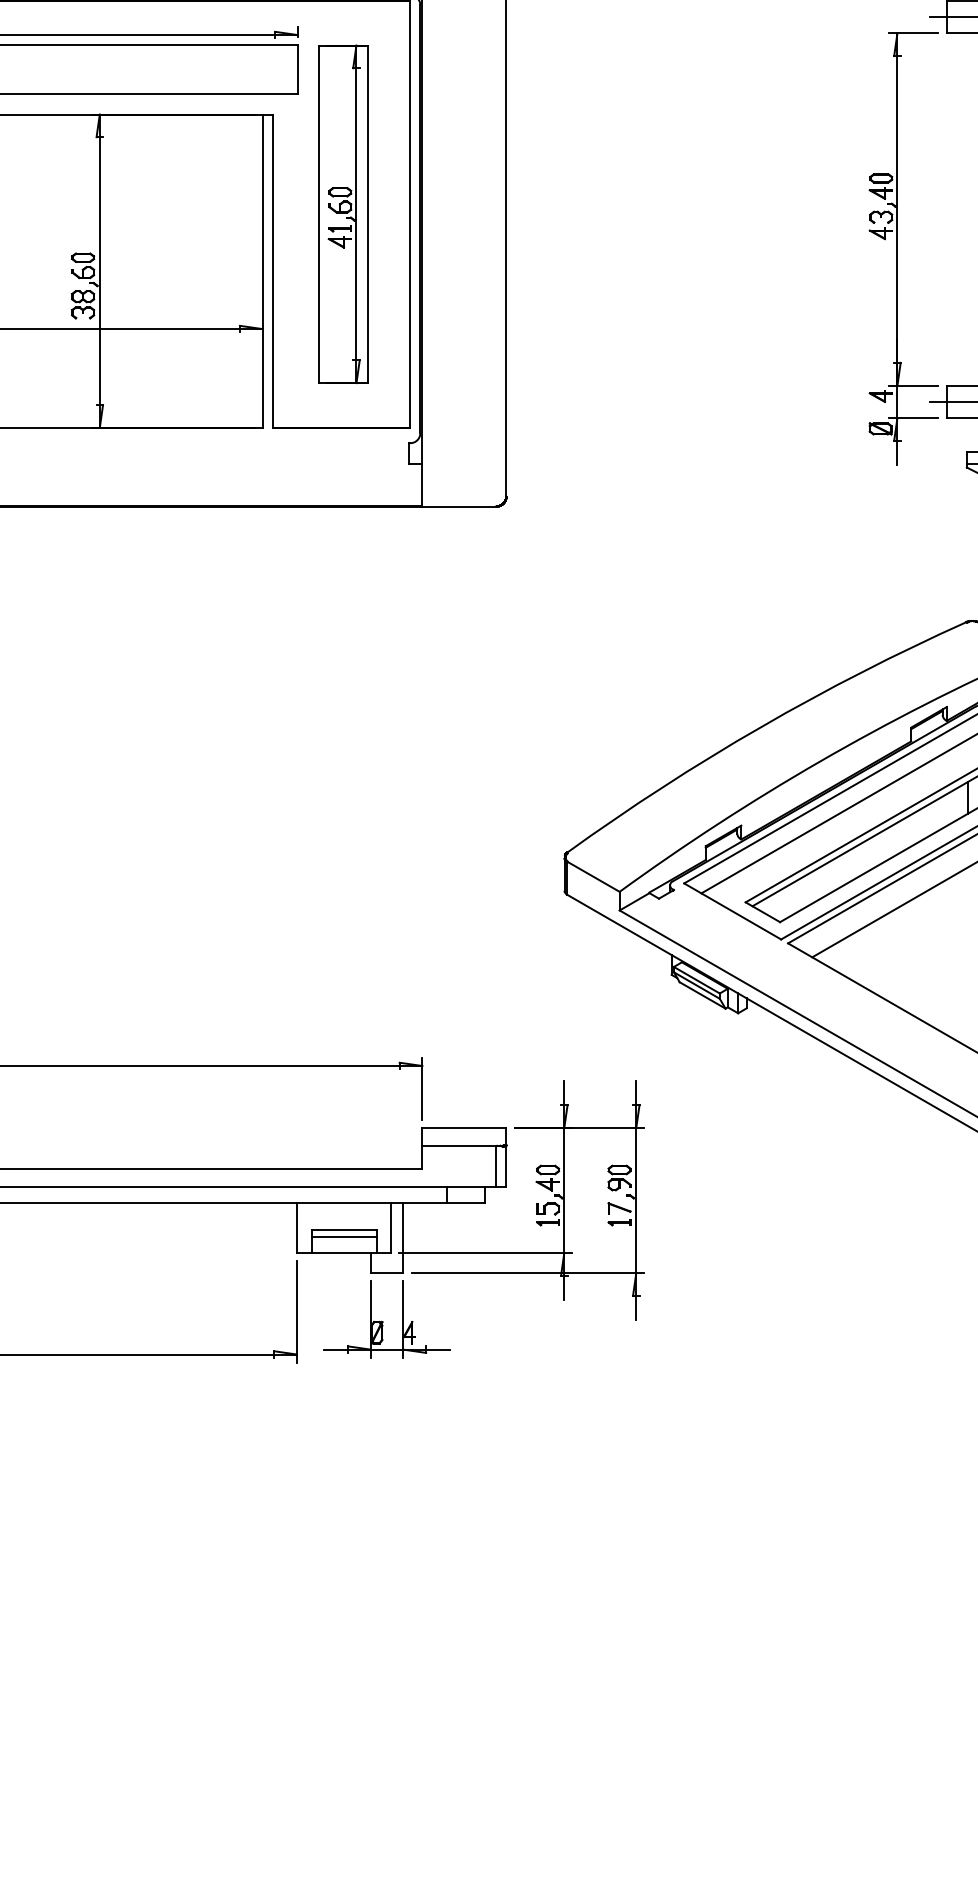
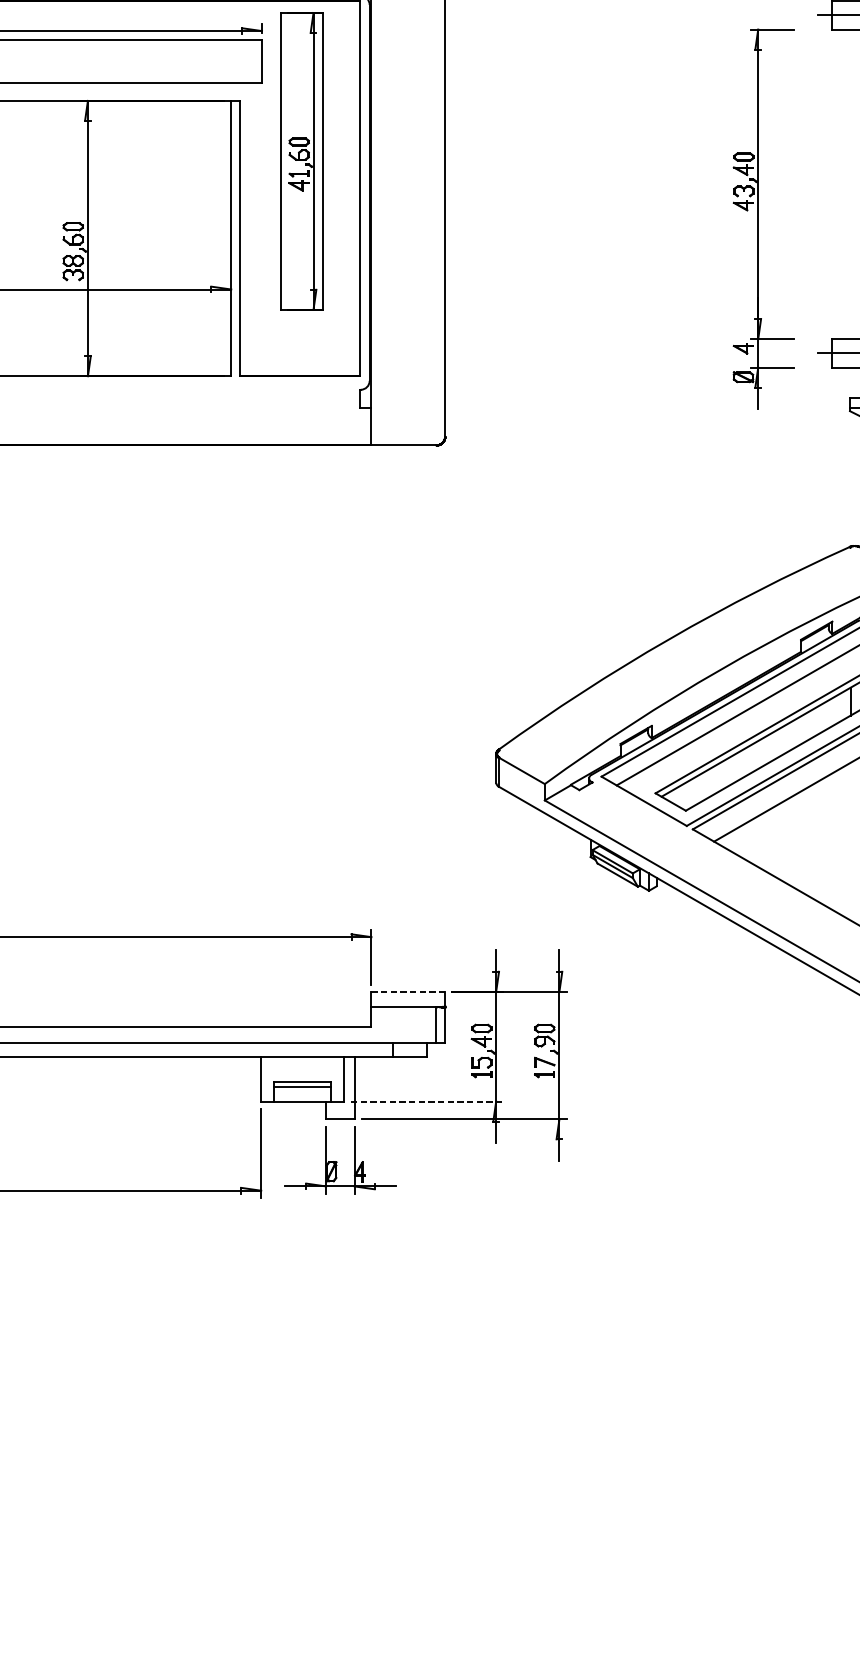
part: (343, 214) -> (302, 161), moved
part: (903, 248) -> (763, 218), moved
line: (464, 1128) -> (408, 992), solid -> dashed
line: (485, 1253) -> (426, 1101), solid -> dashed

